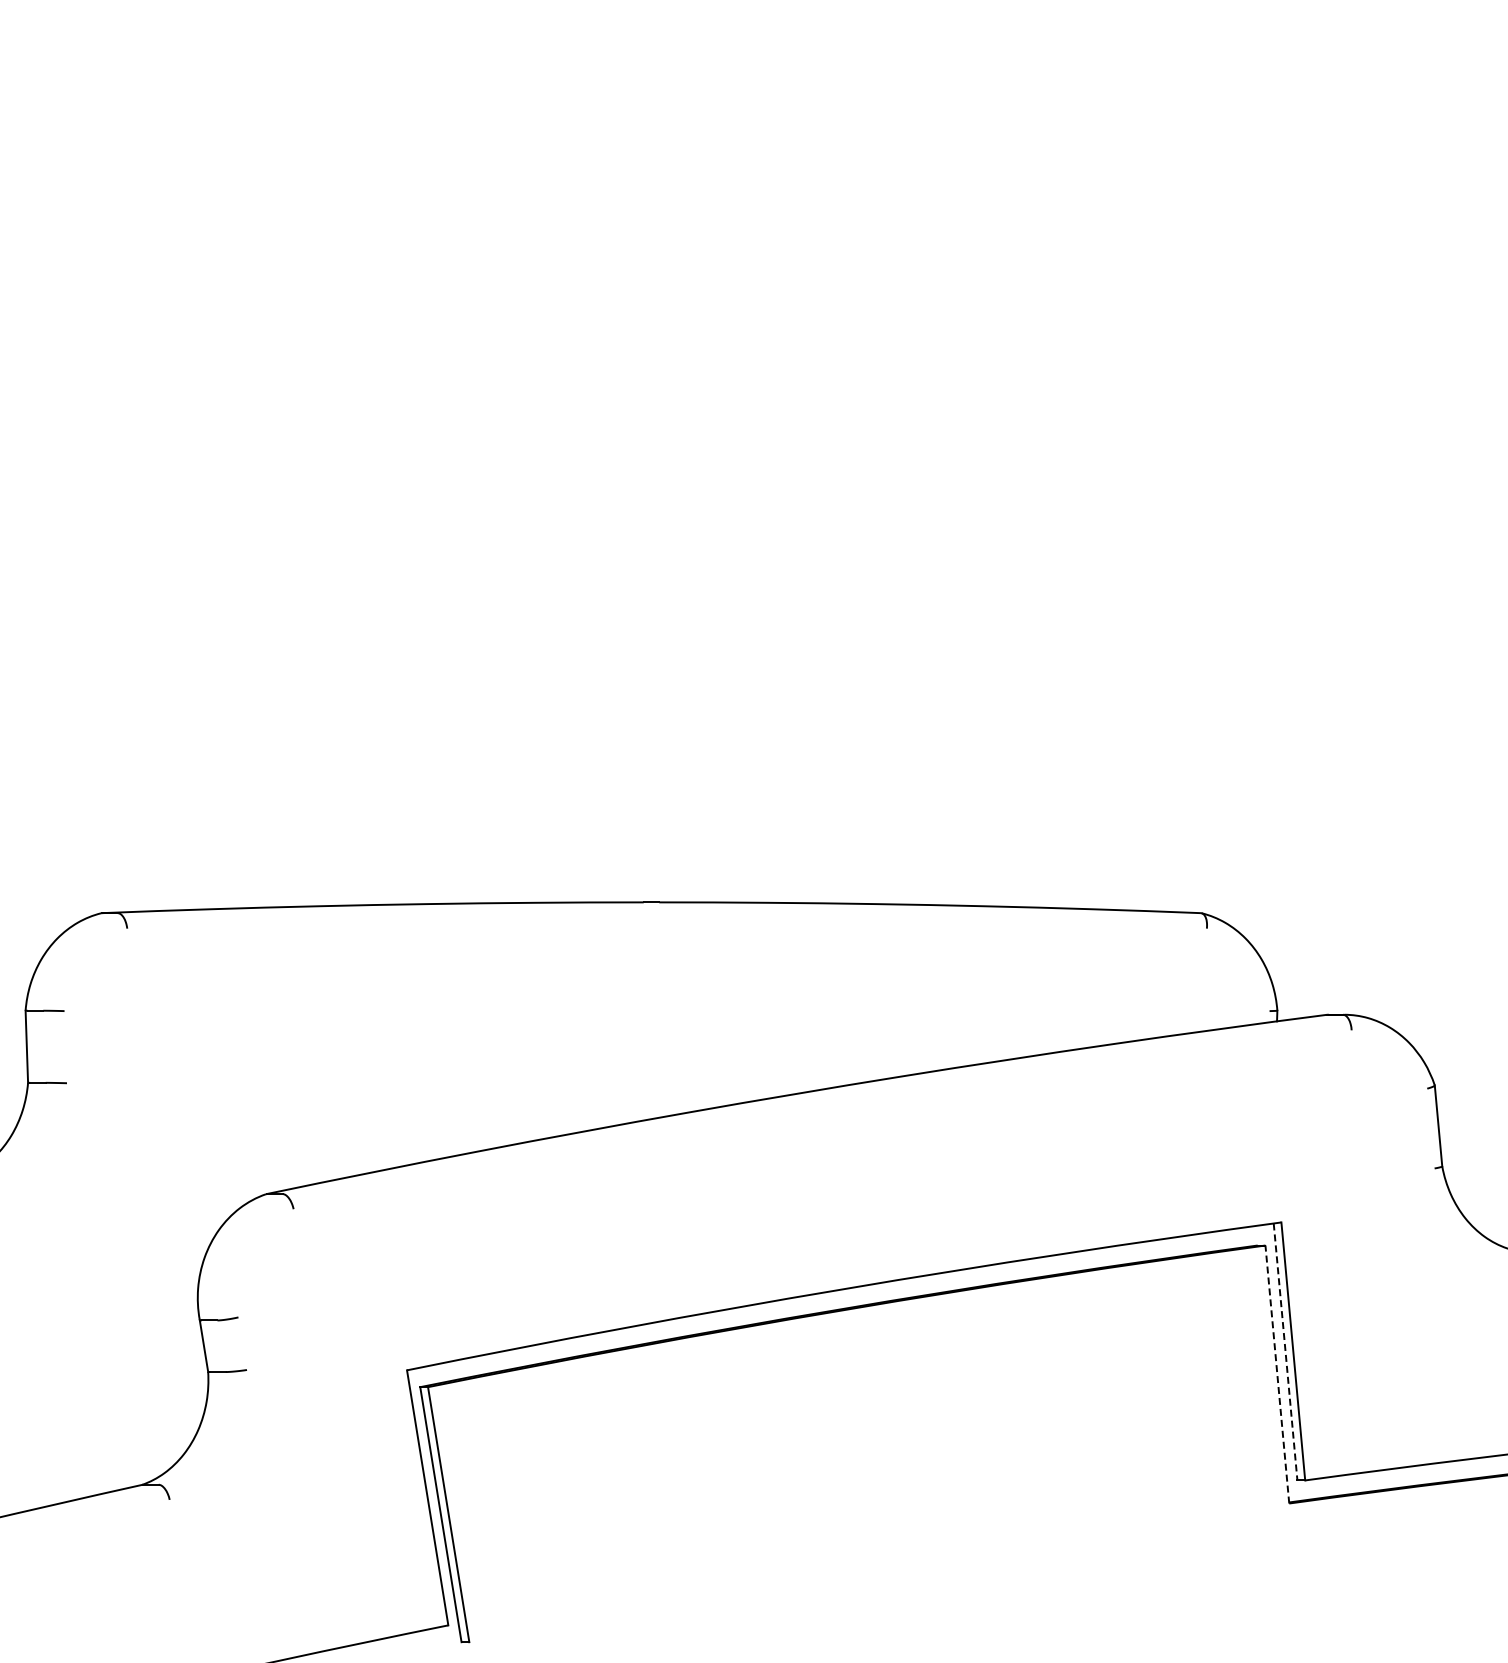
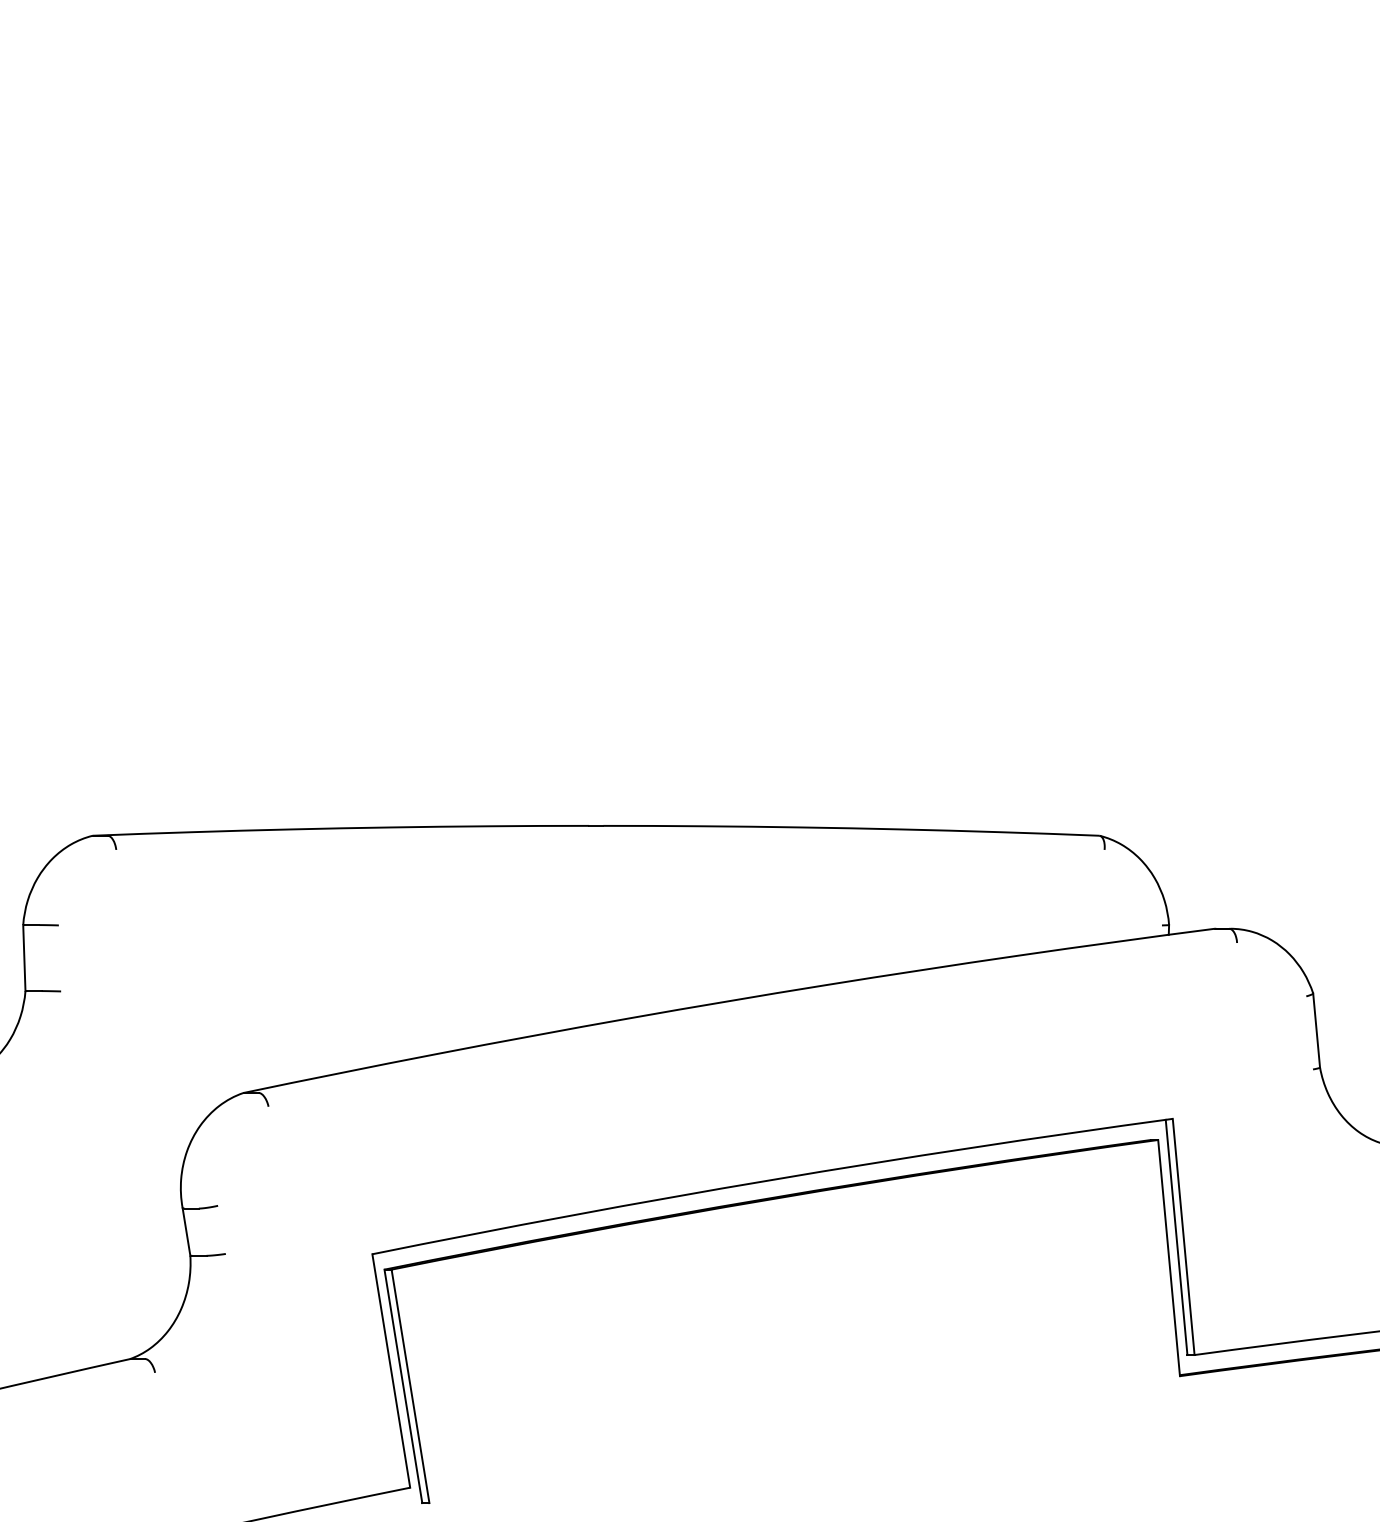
line: (1285, 1352) -> (1176, 1237), dashed -> solid
line: (1277, 1374) -> (1169, 1258), dashed -> solid

